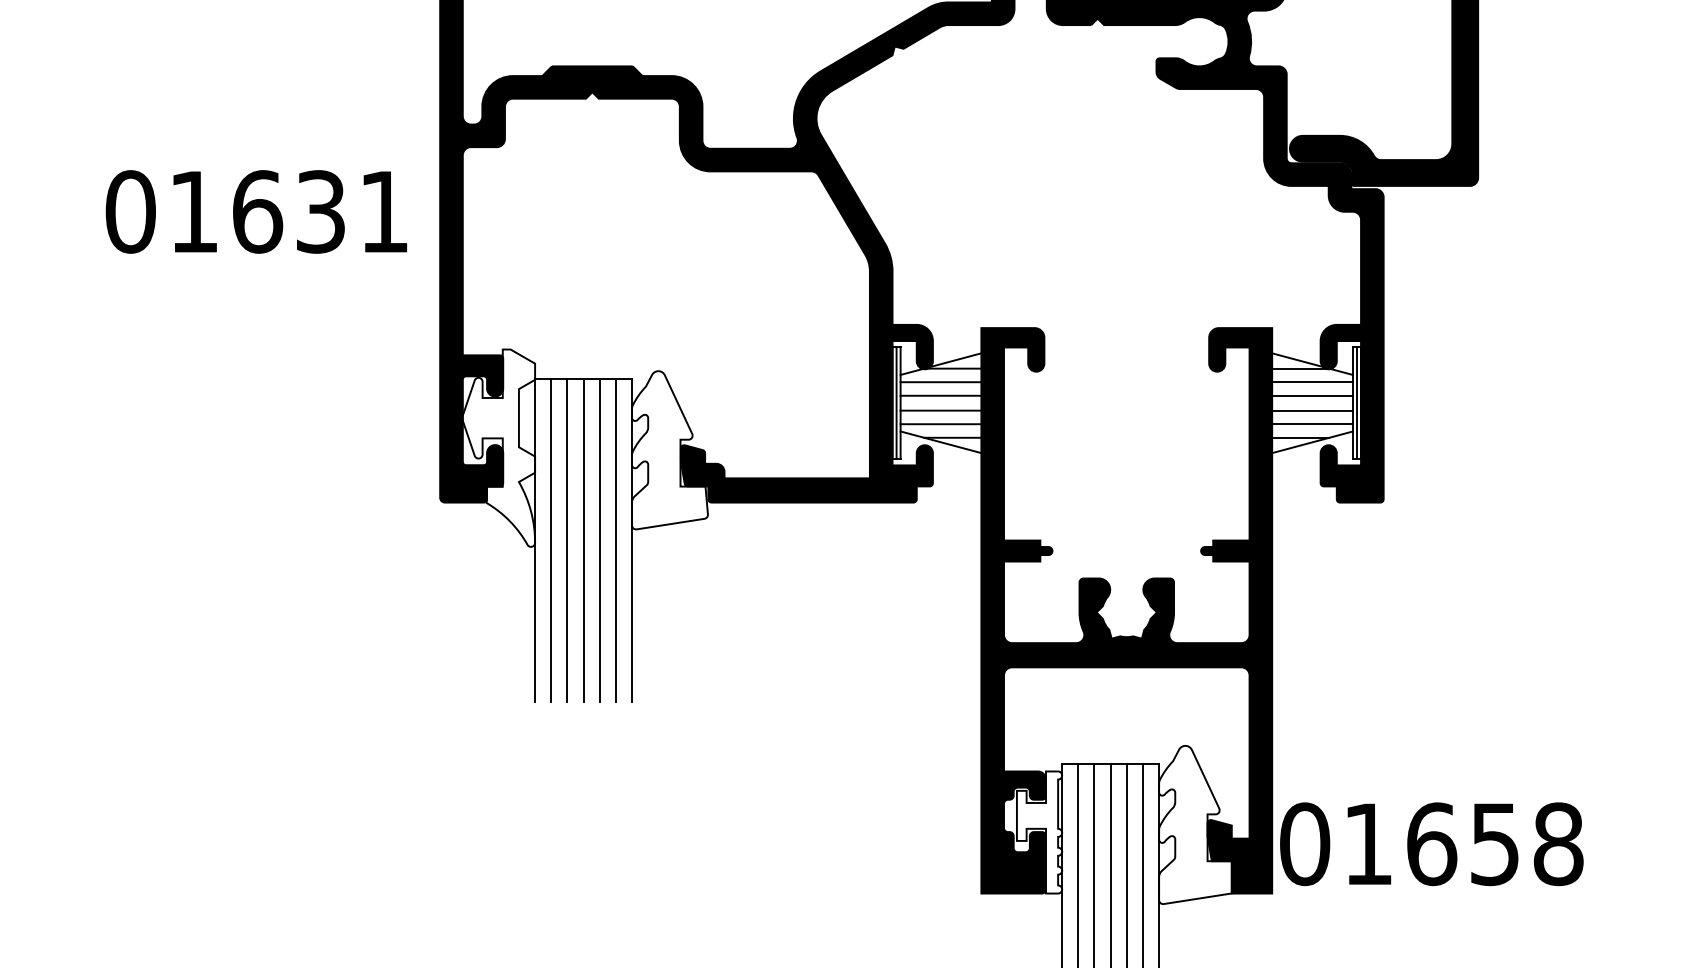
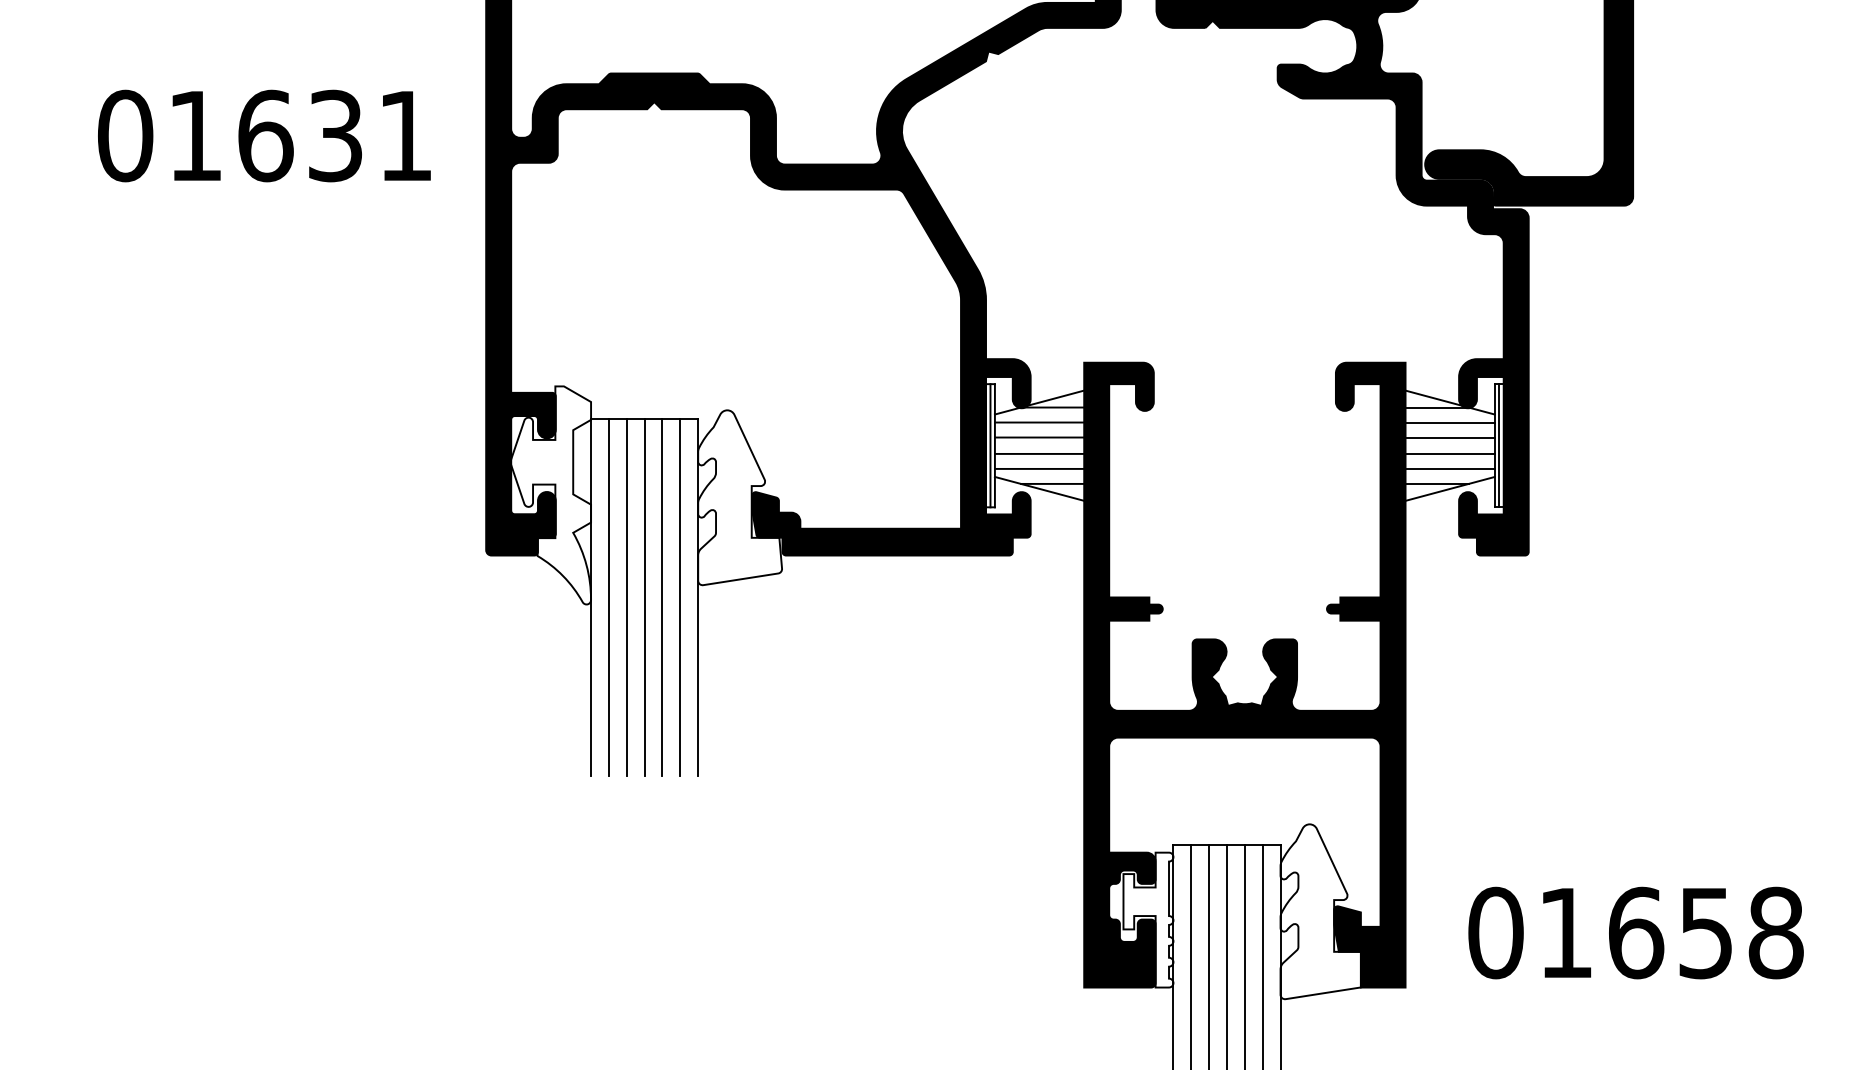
text: (255, 211) -> (263, 135), moved
text: (1431, 844) -> (1635, 933), moved

